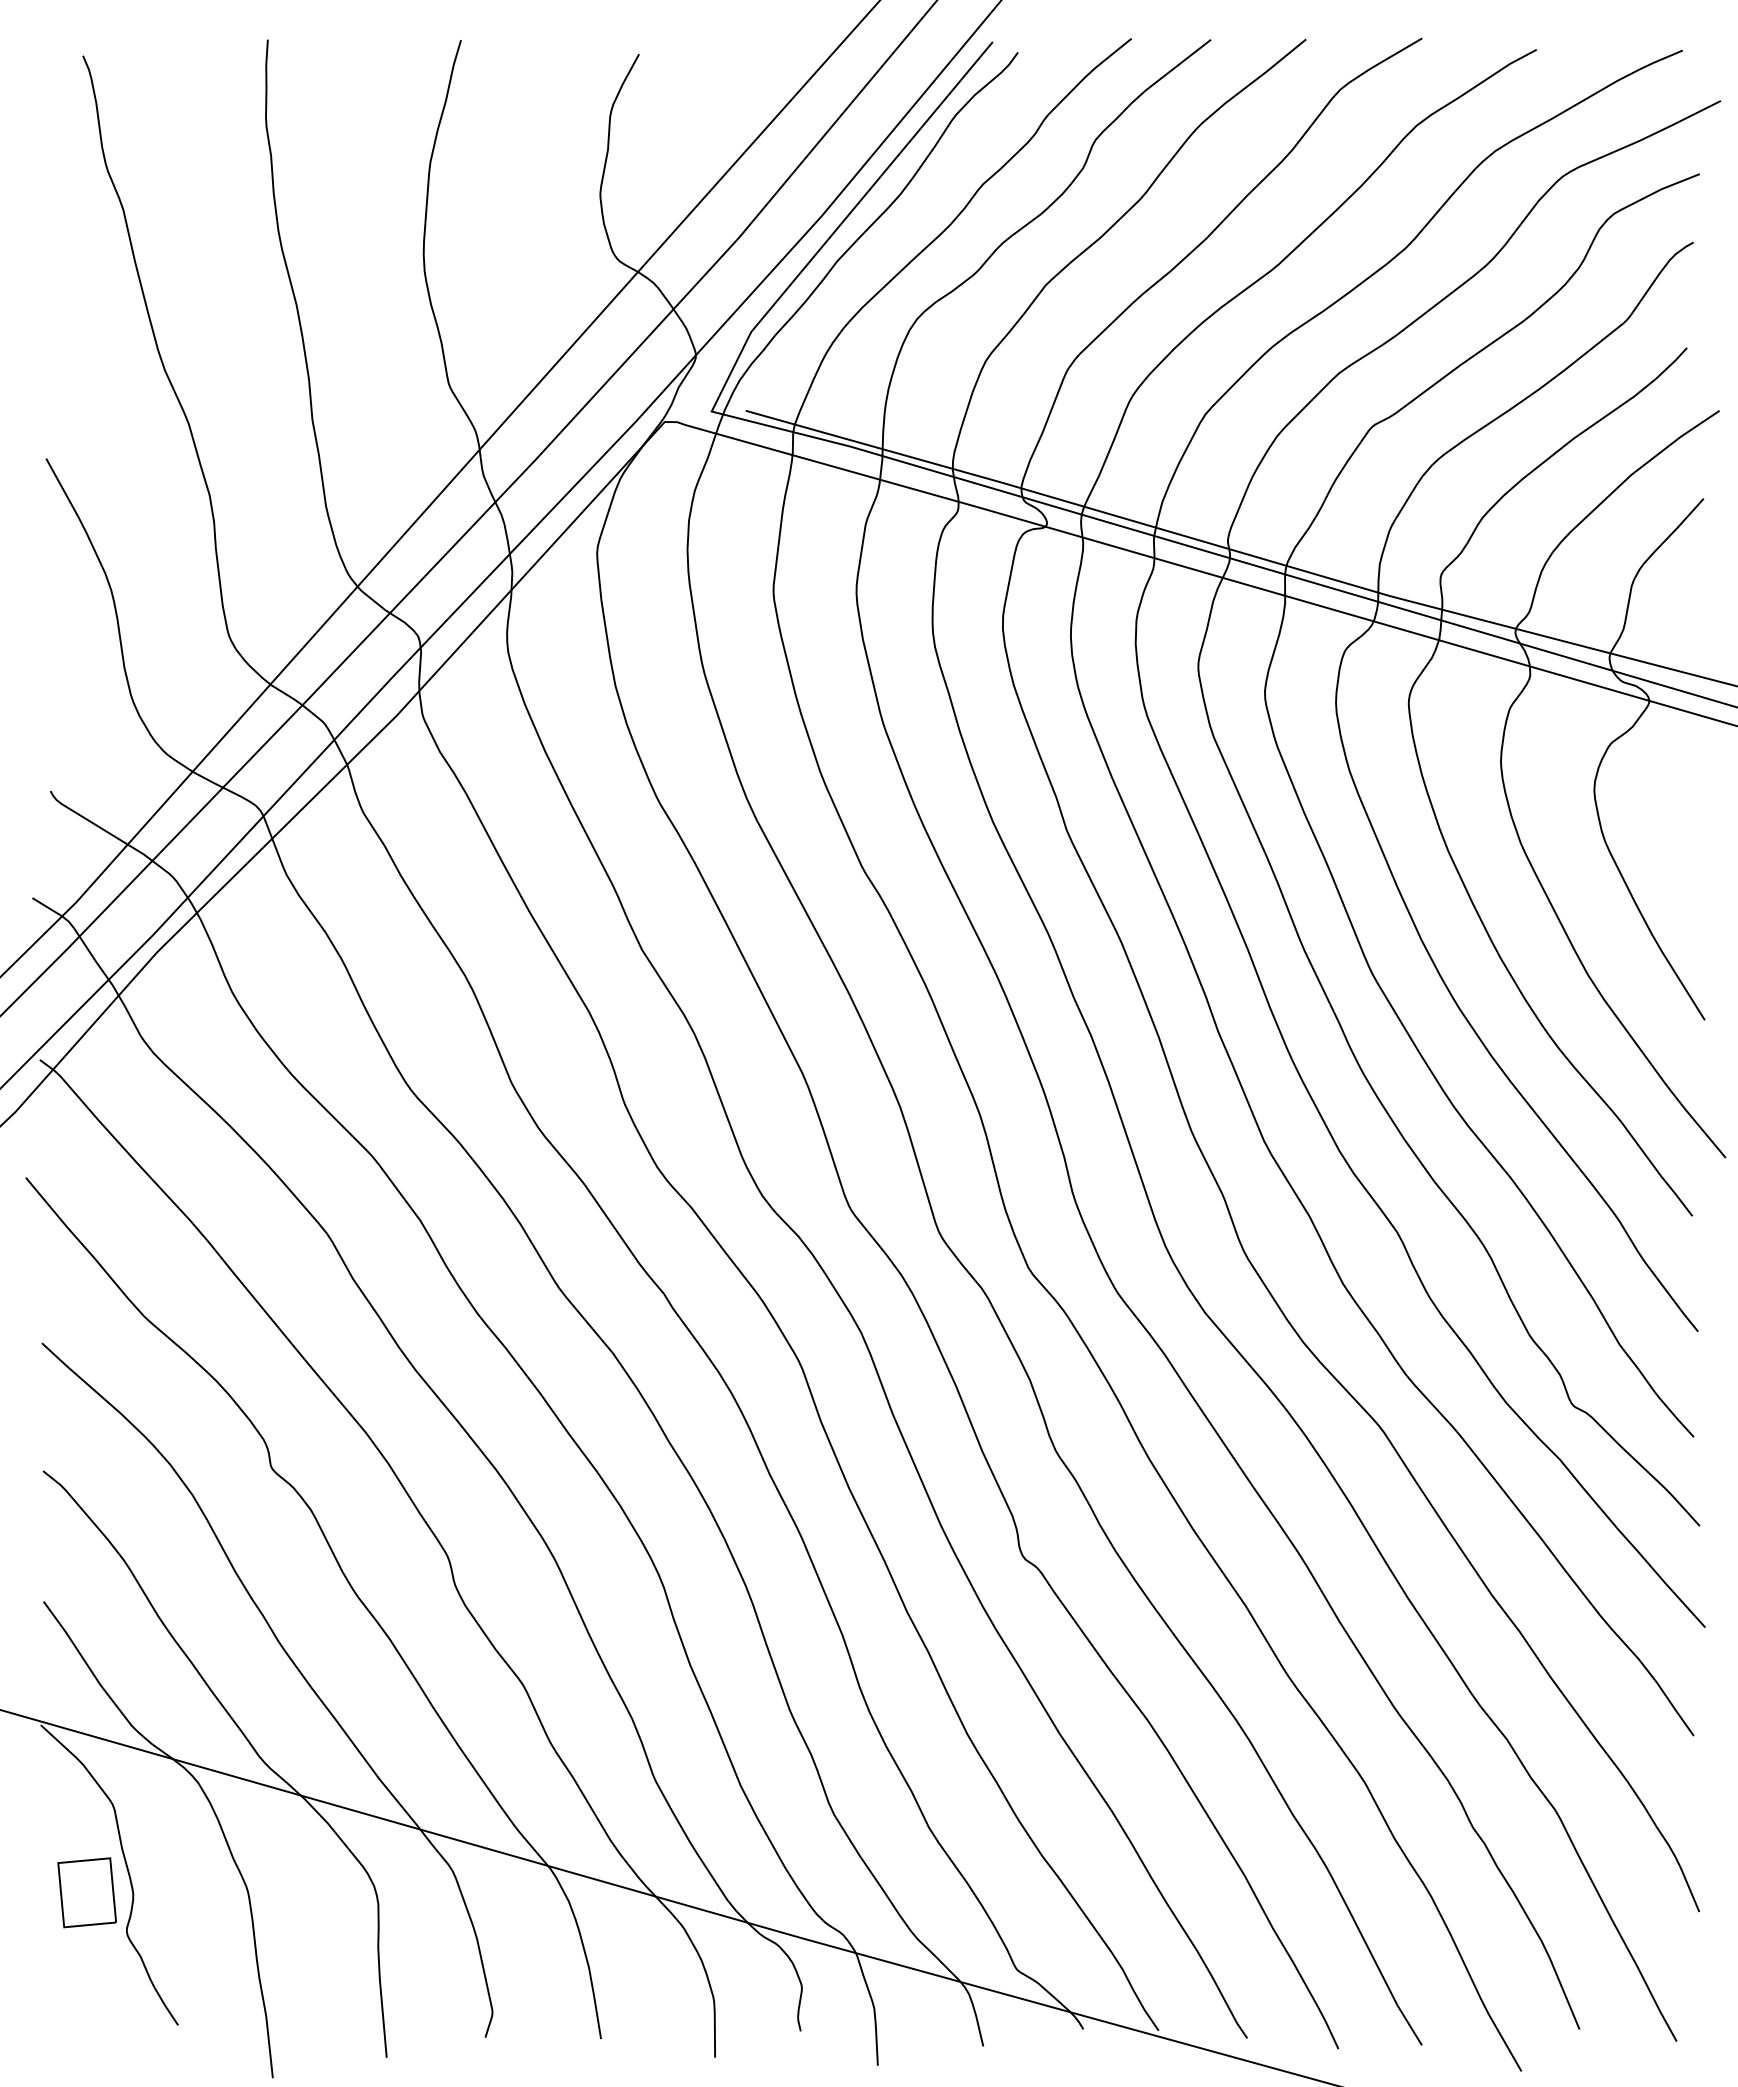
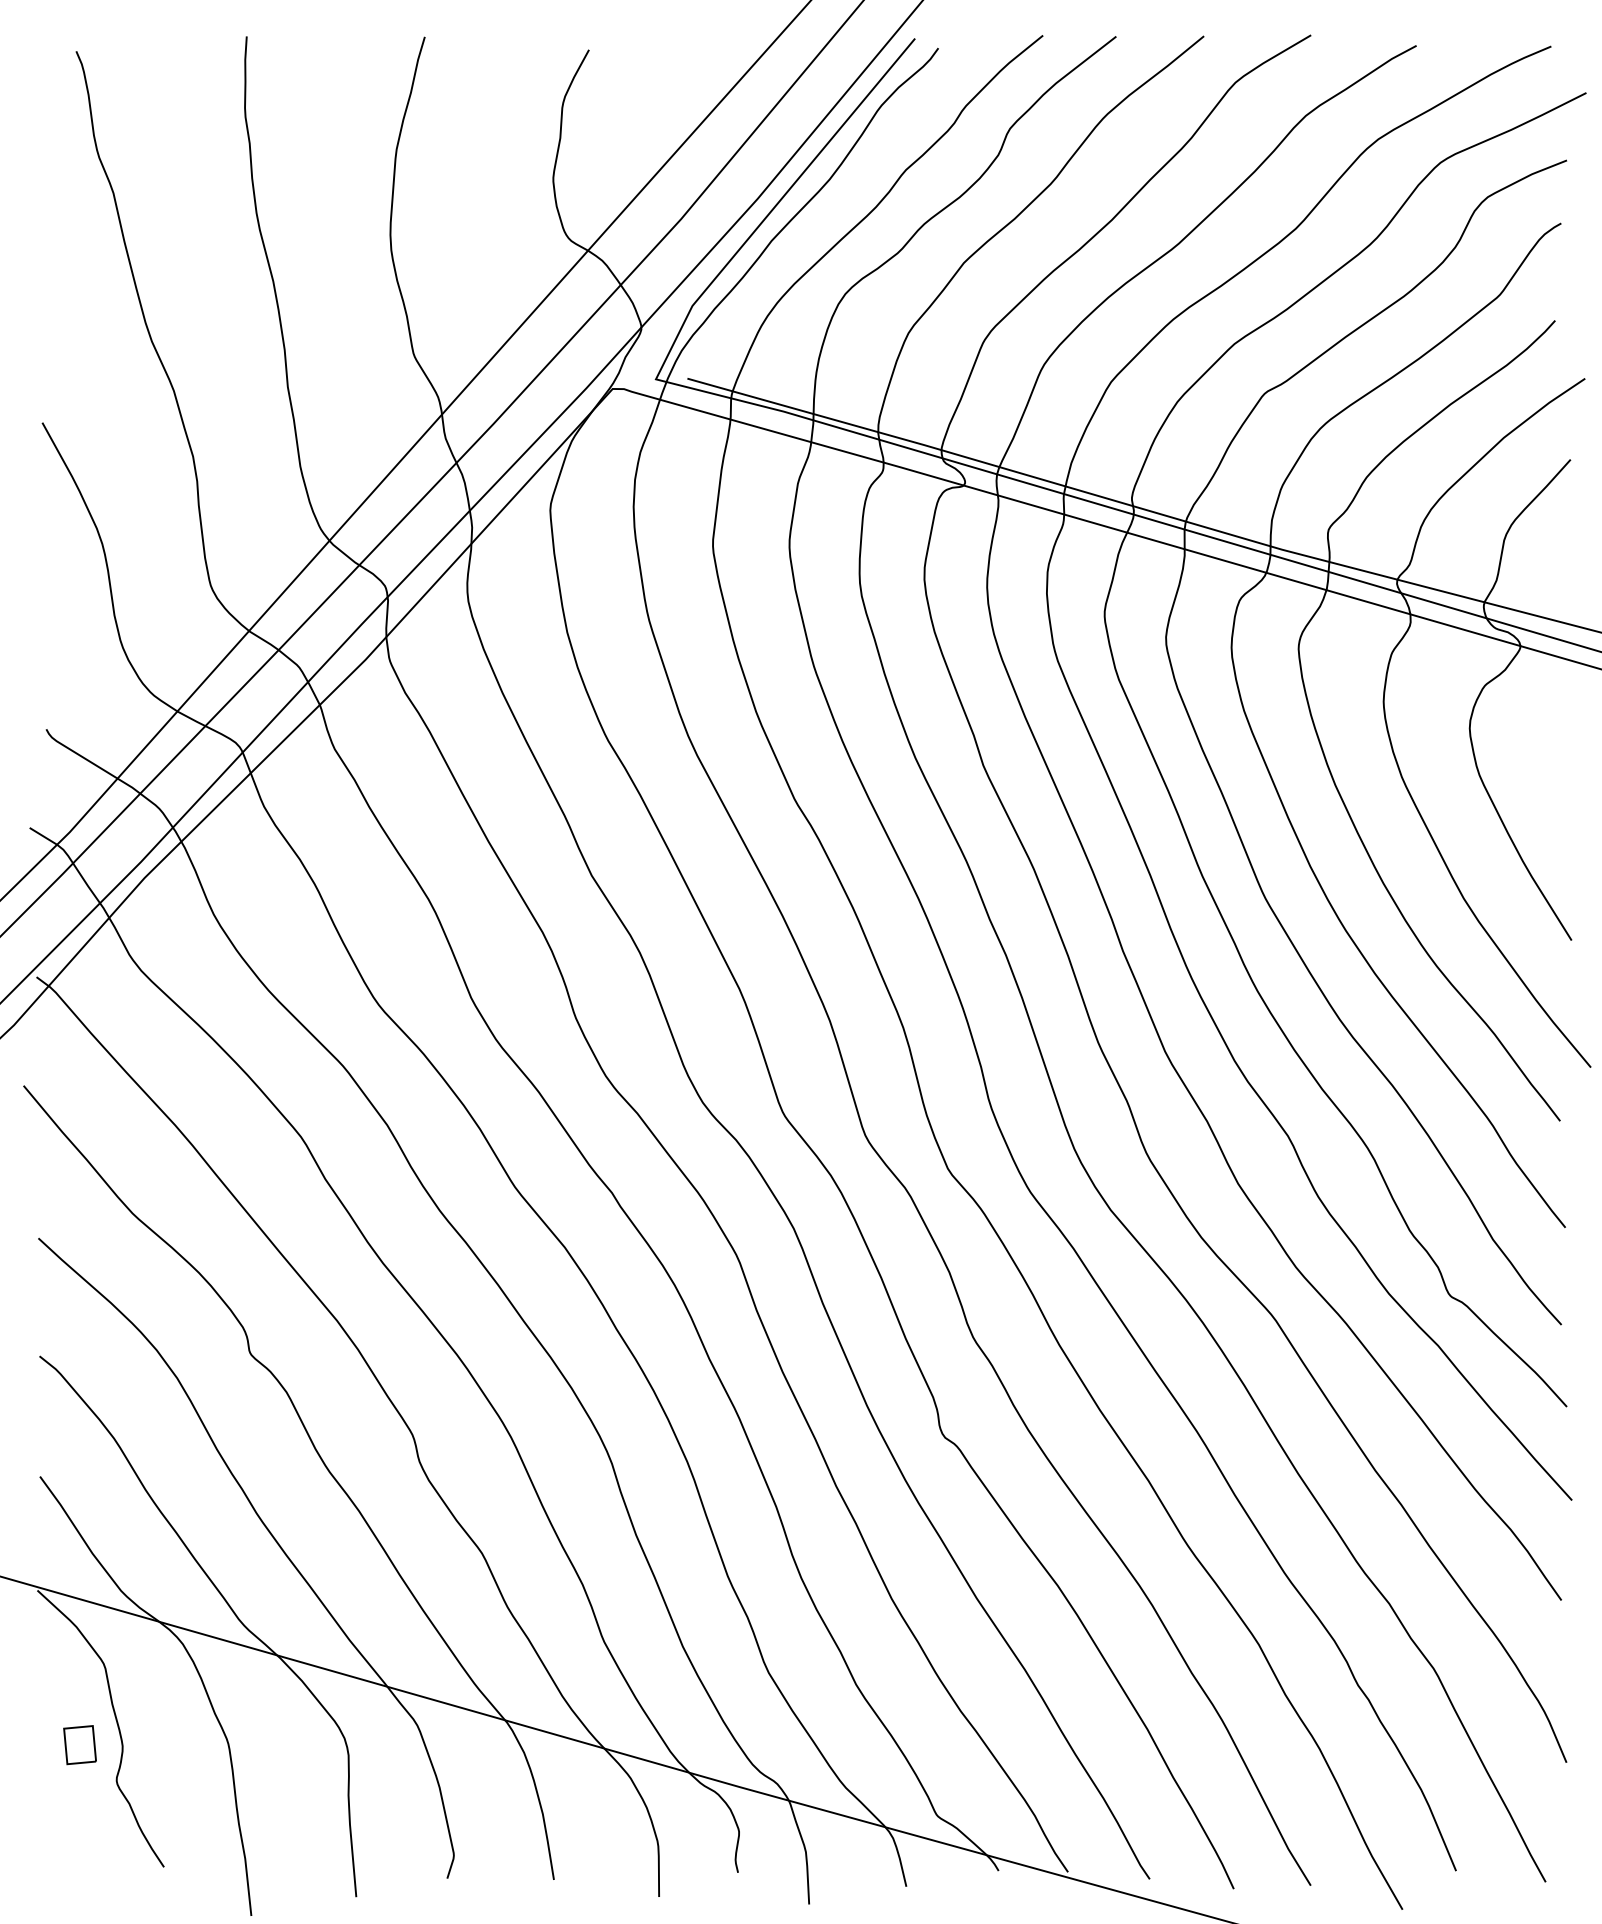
part: (86, 1892) -> (79, 1744), size x0.6

